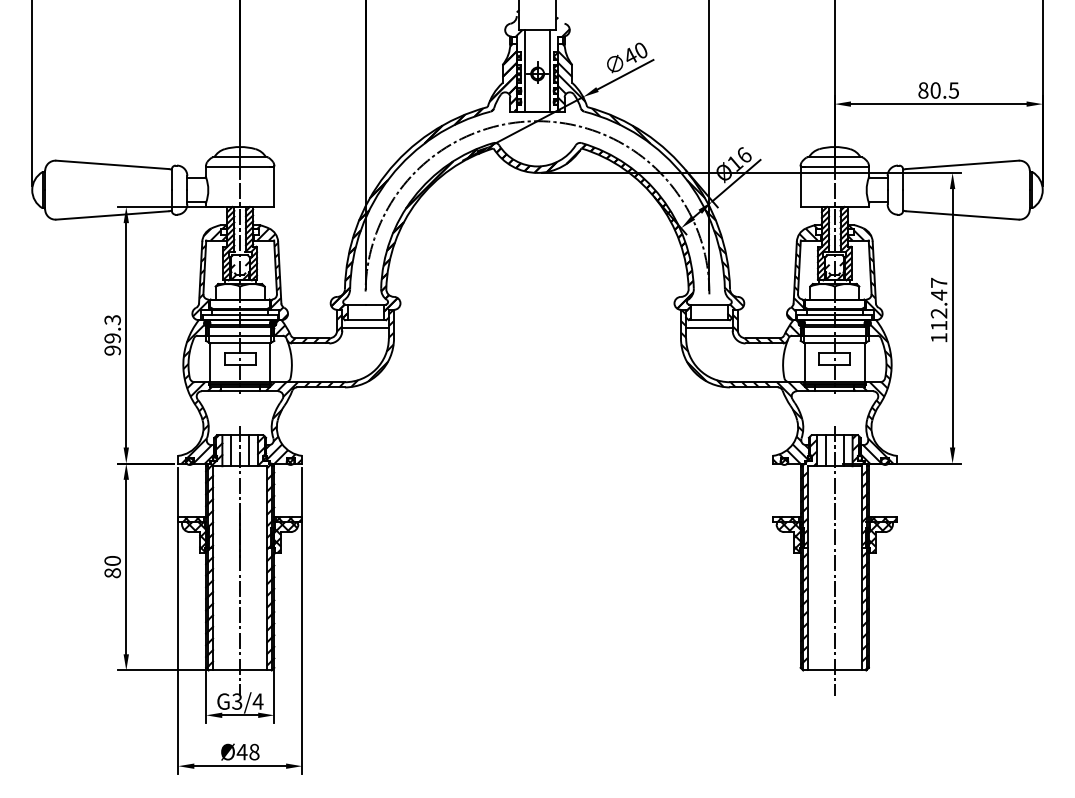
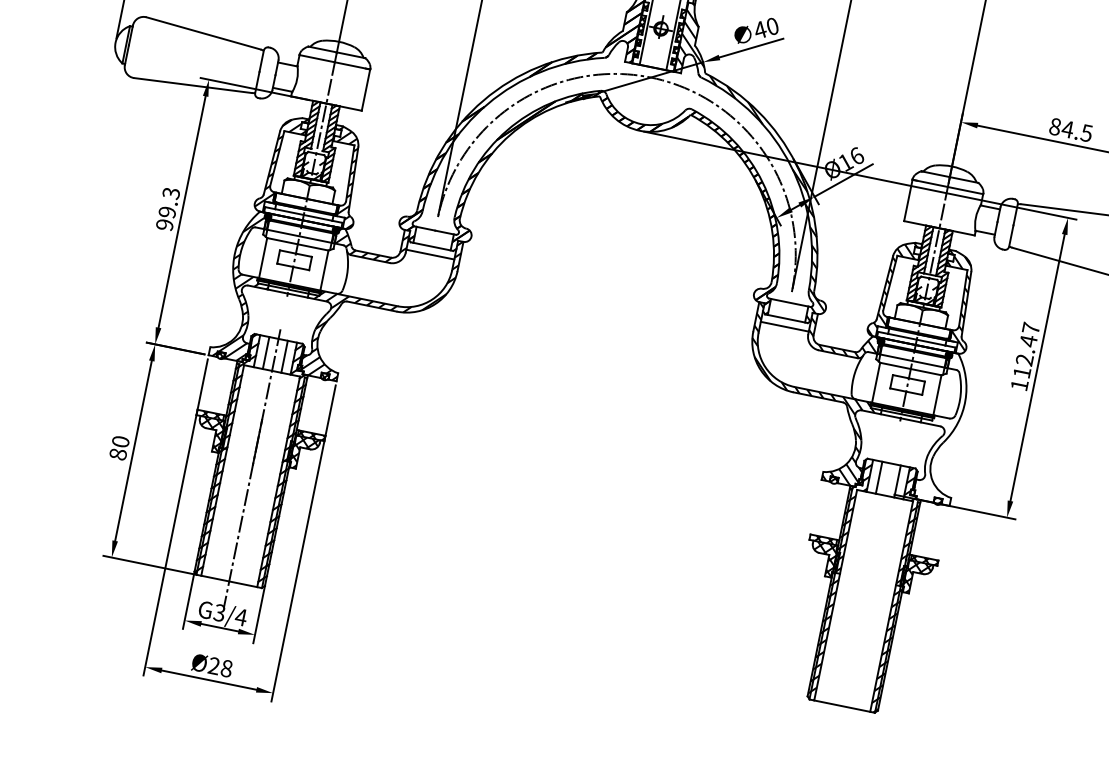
text: (935, 90) -> (1067, 129), 80.5 -> 84.5
hatch: (873, 393) -> (940, 428), removed
line: (834, 560) -> (865, 592), removed
text: (241, 751) -> (213, 665), Ø48 -> Ø28

